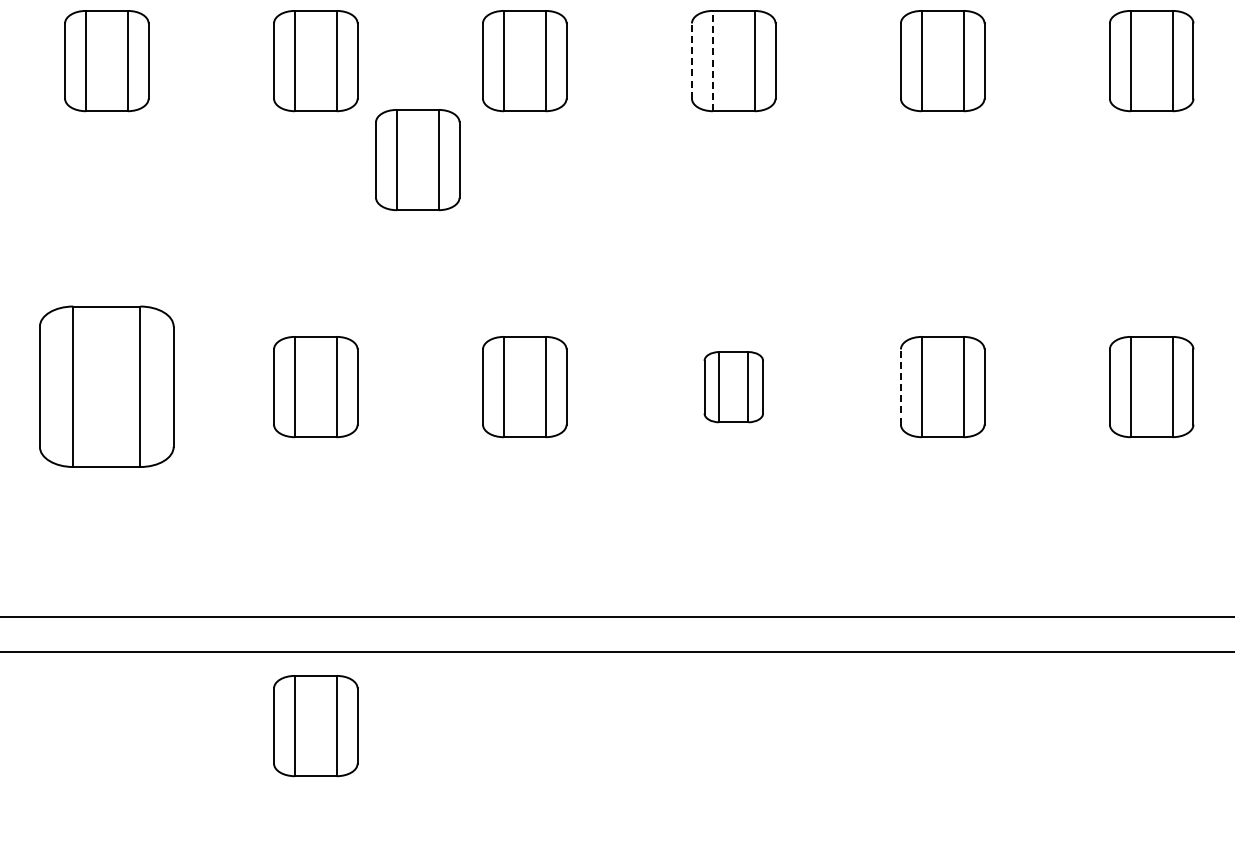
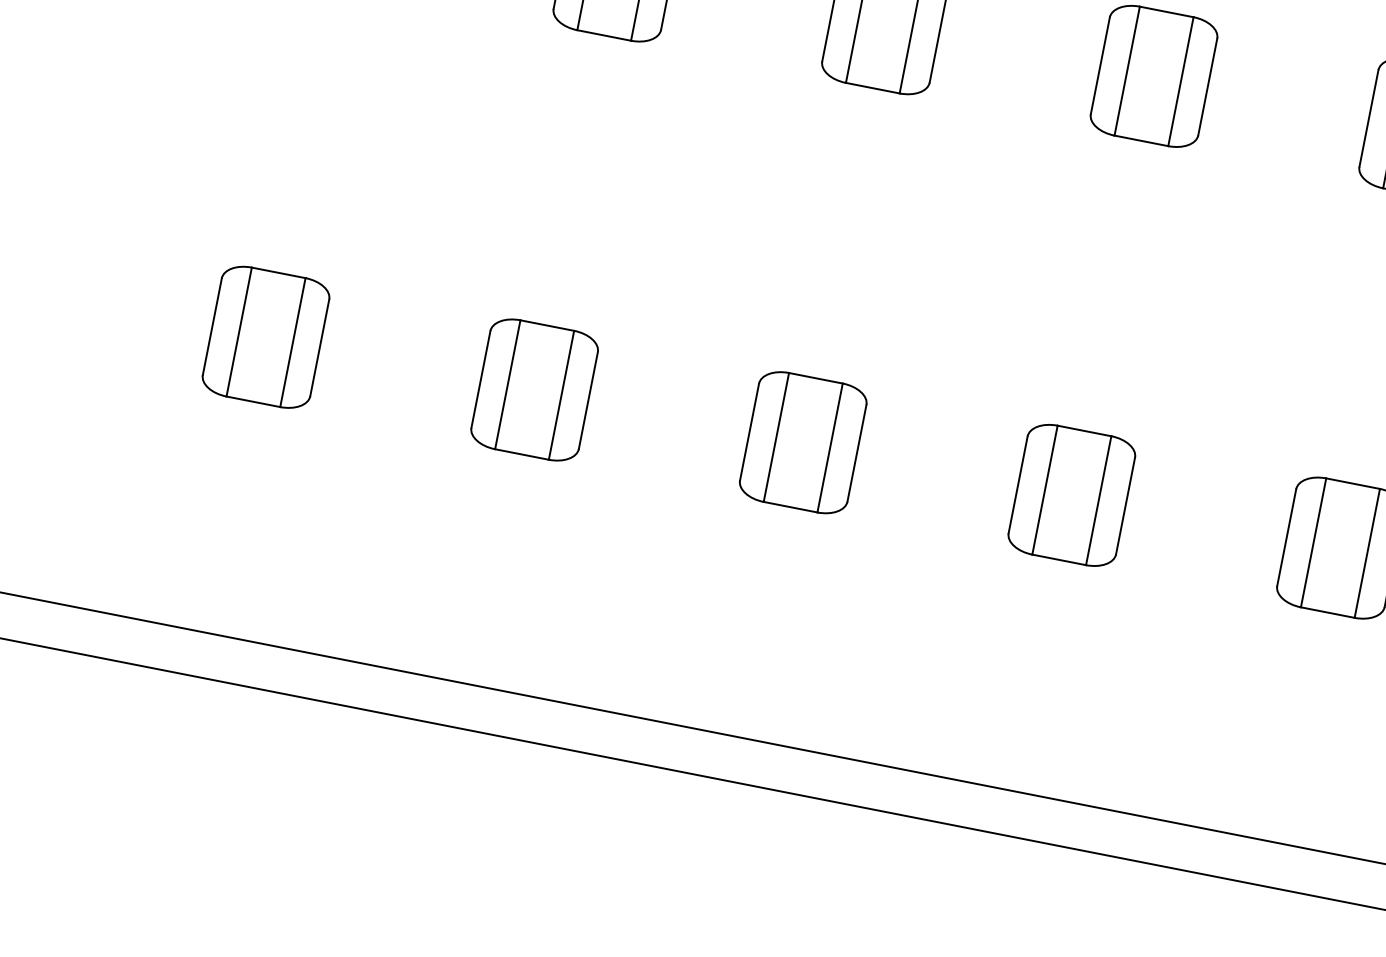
line: (712, 60) -> (1126, 70), dashed -> solid
line: (691, 61) -> (1099, 66), dashed -> solid
part: (417, 160) -> (722, 124), removed
part: (106, 387) -> (265, 337), size x0.62
part: (733, 387) -> (1071, 495), size x1.43
line: (900, 387) -> (1286, 538), dashed -> solid
part: (315, 726) -> (448, 826), removed

